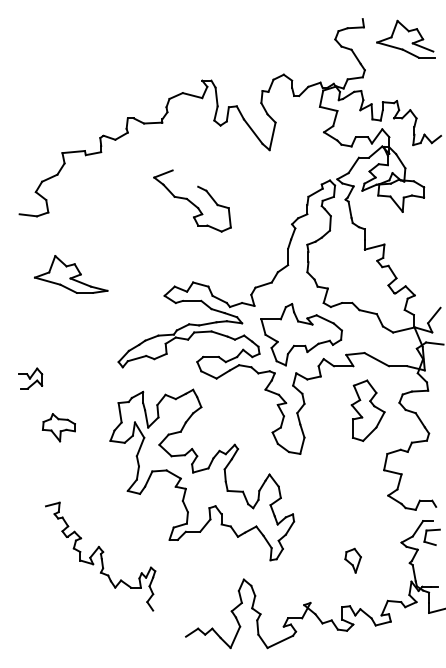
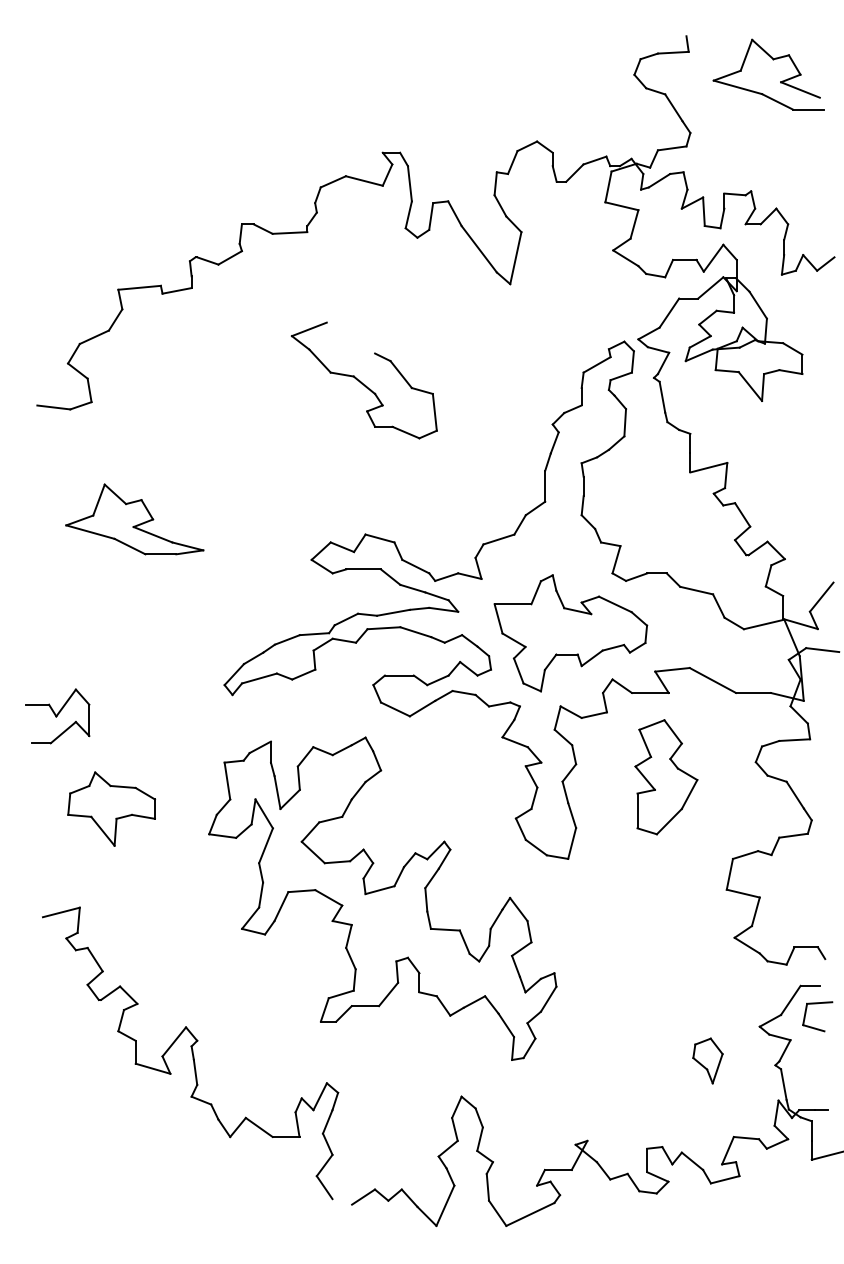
part: (30, 378) -> (57, 716), size x1.43
part: (367, 410) -> (665, 776), moved
part: (58, 427) -> (110, 808), size x1.43
part: (100, 556) -> (190, 1052), size x1.43
part: (352, 560) -> (706, 1060), moved

